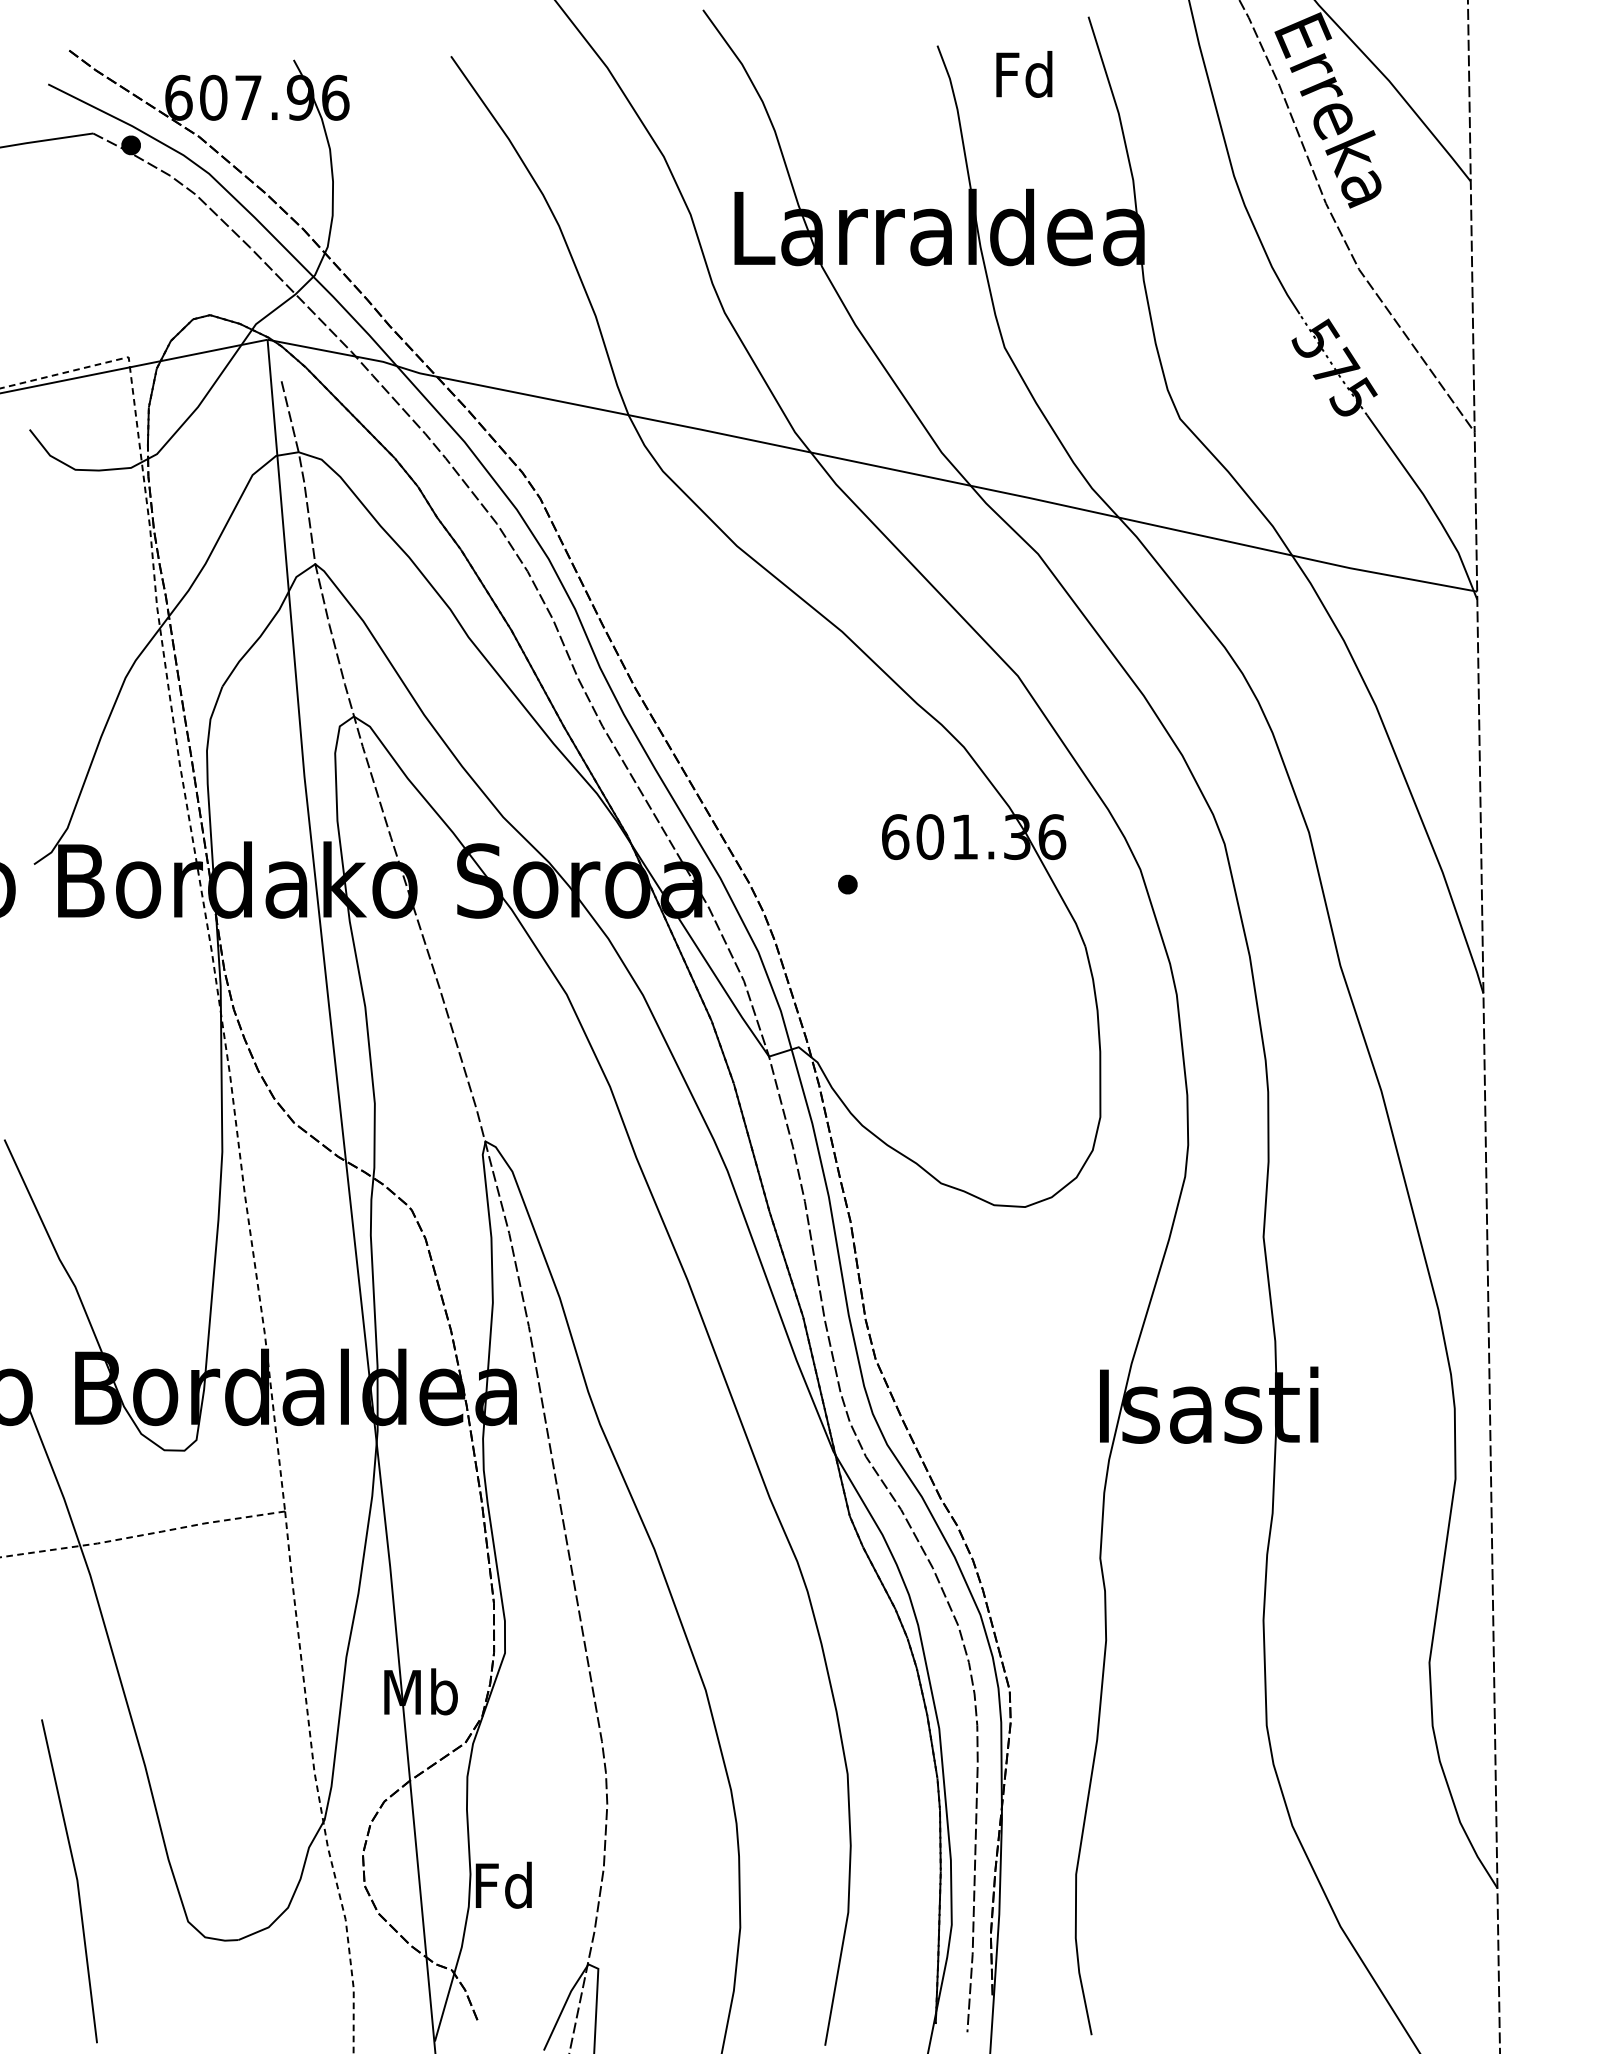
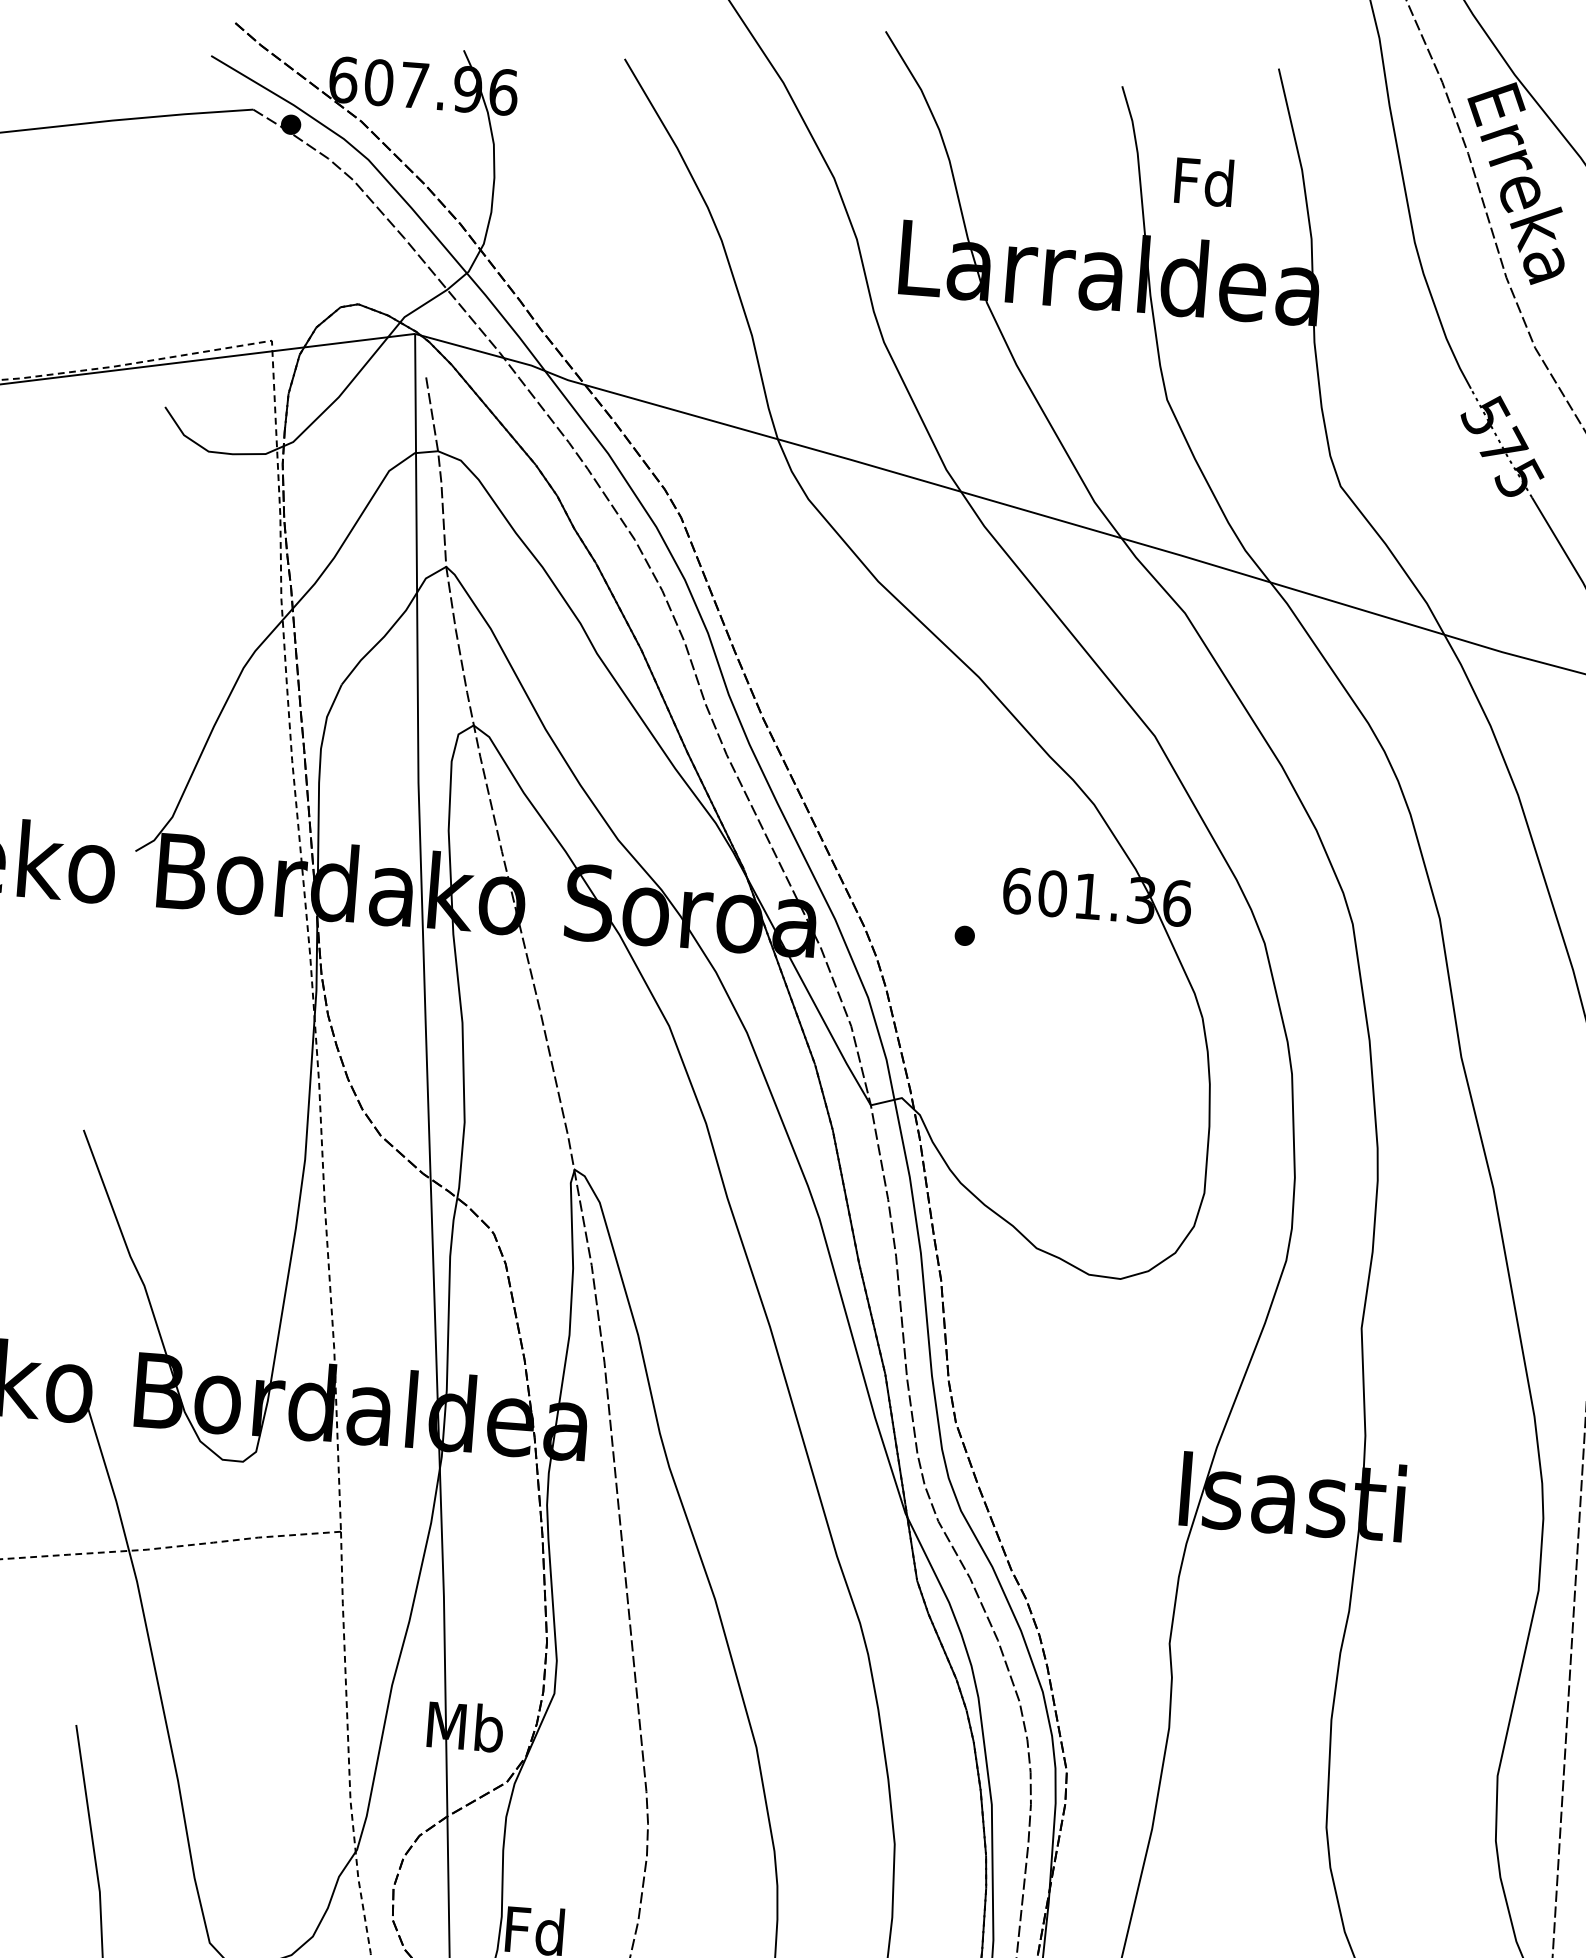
text: (1024, 74) -> (1204, 181), moved

